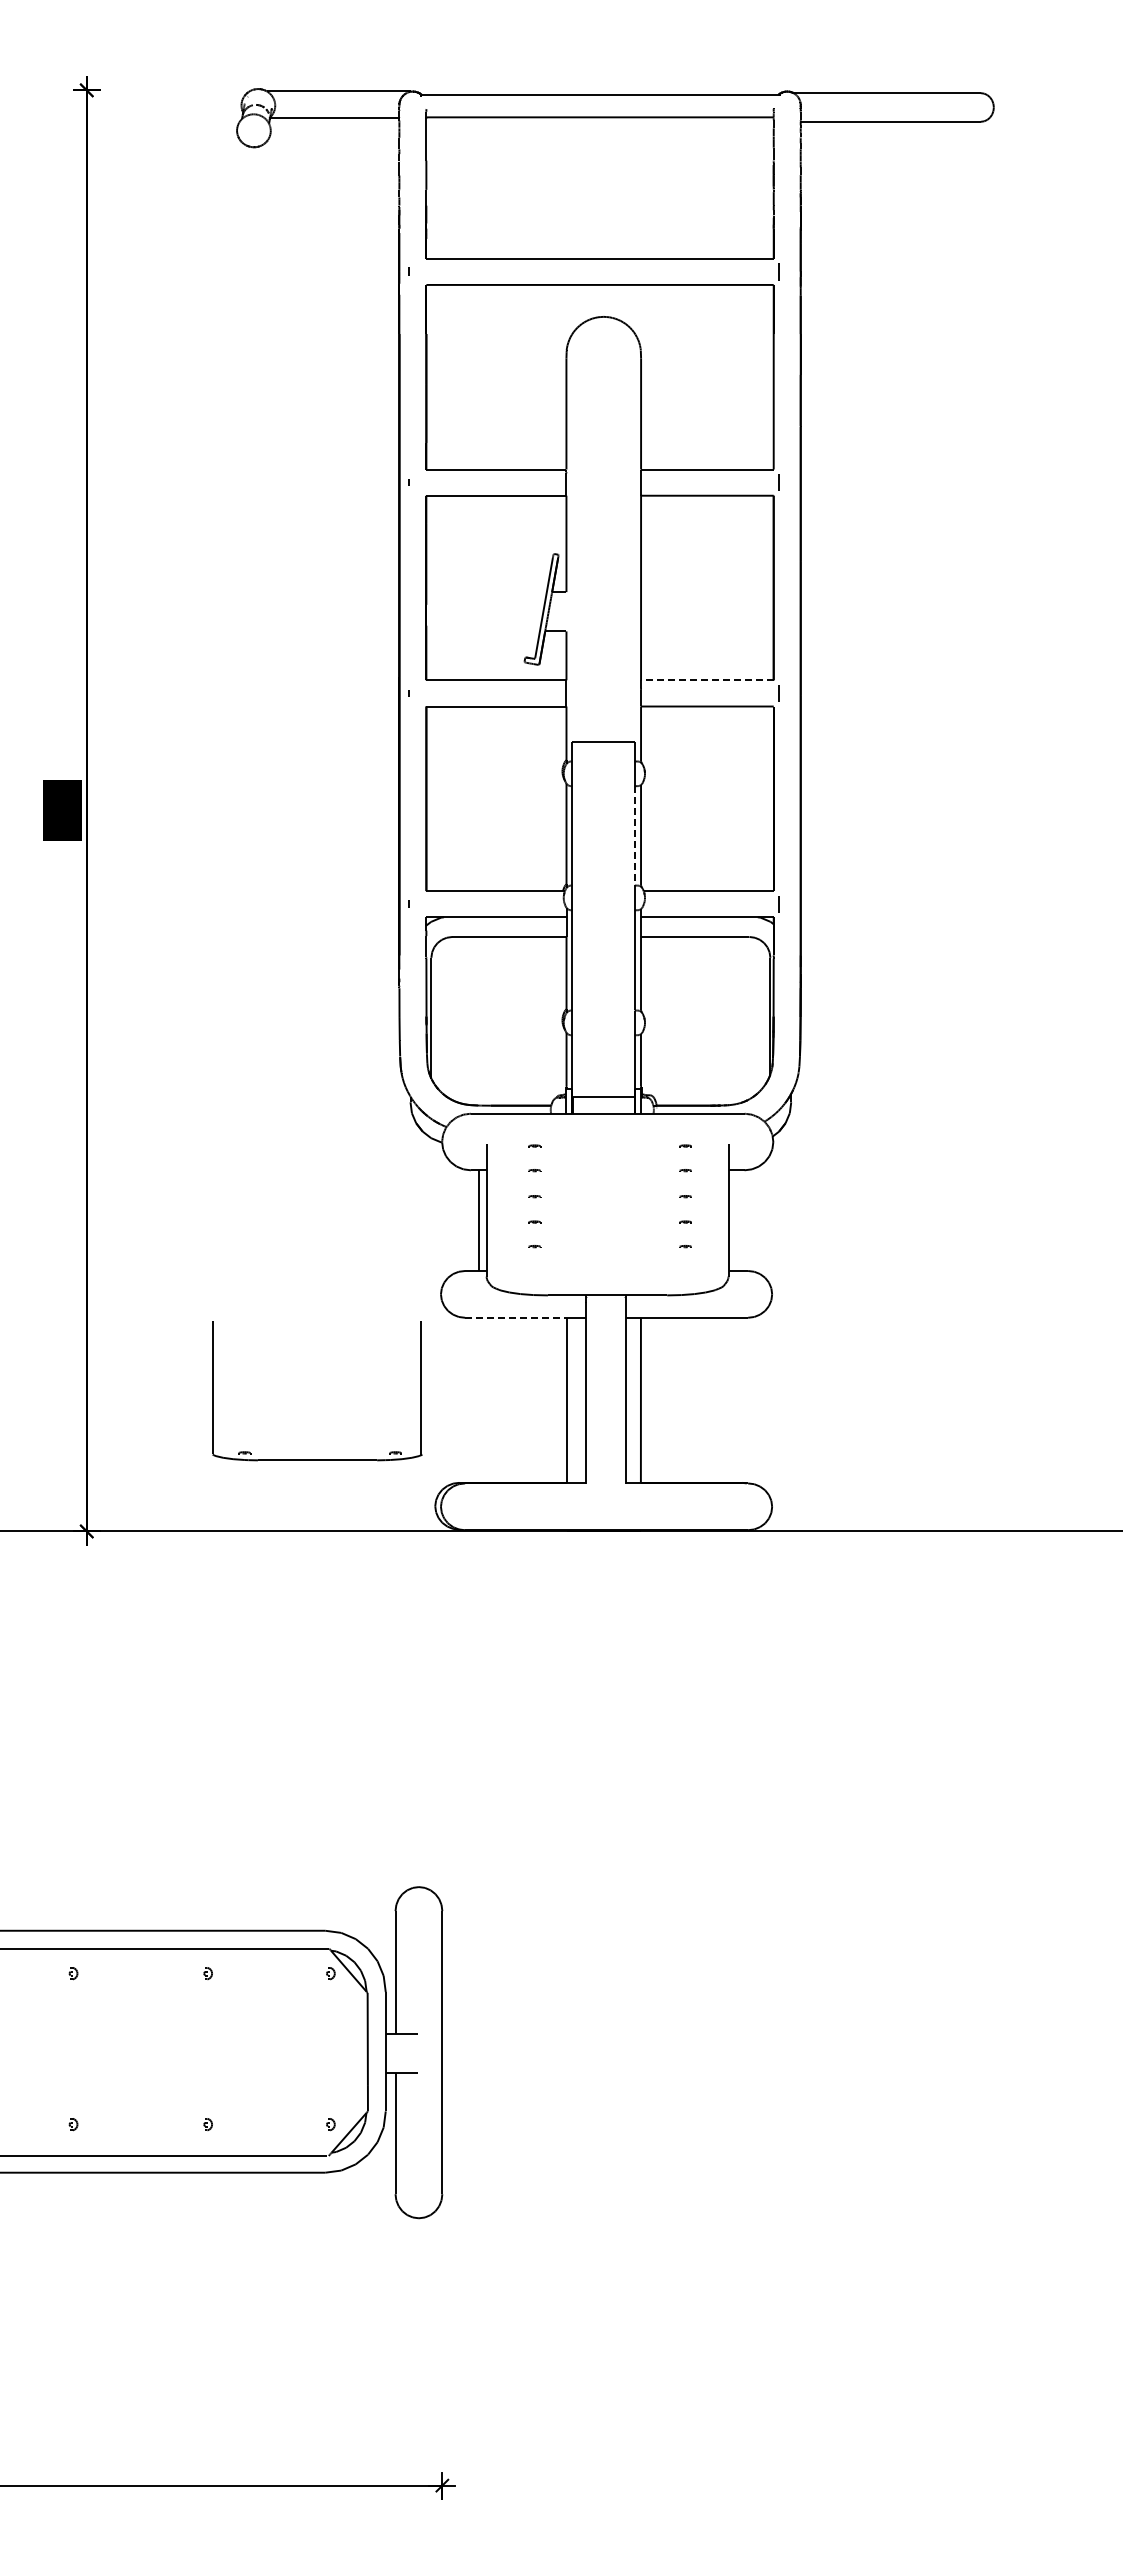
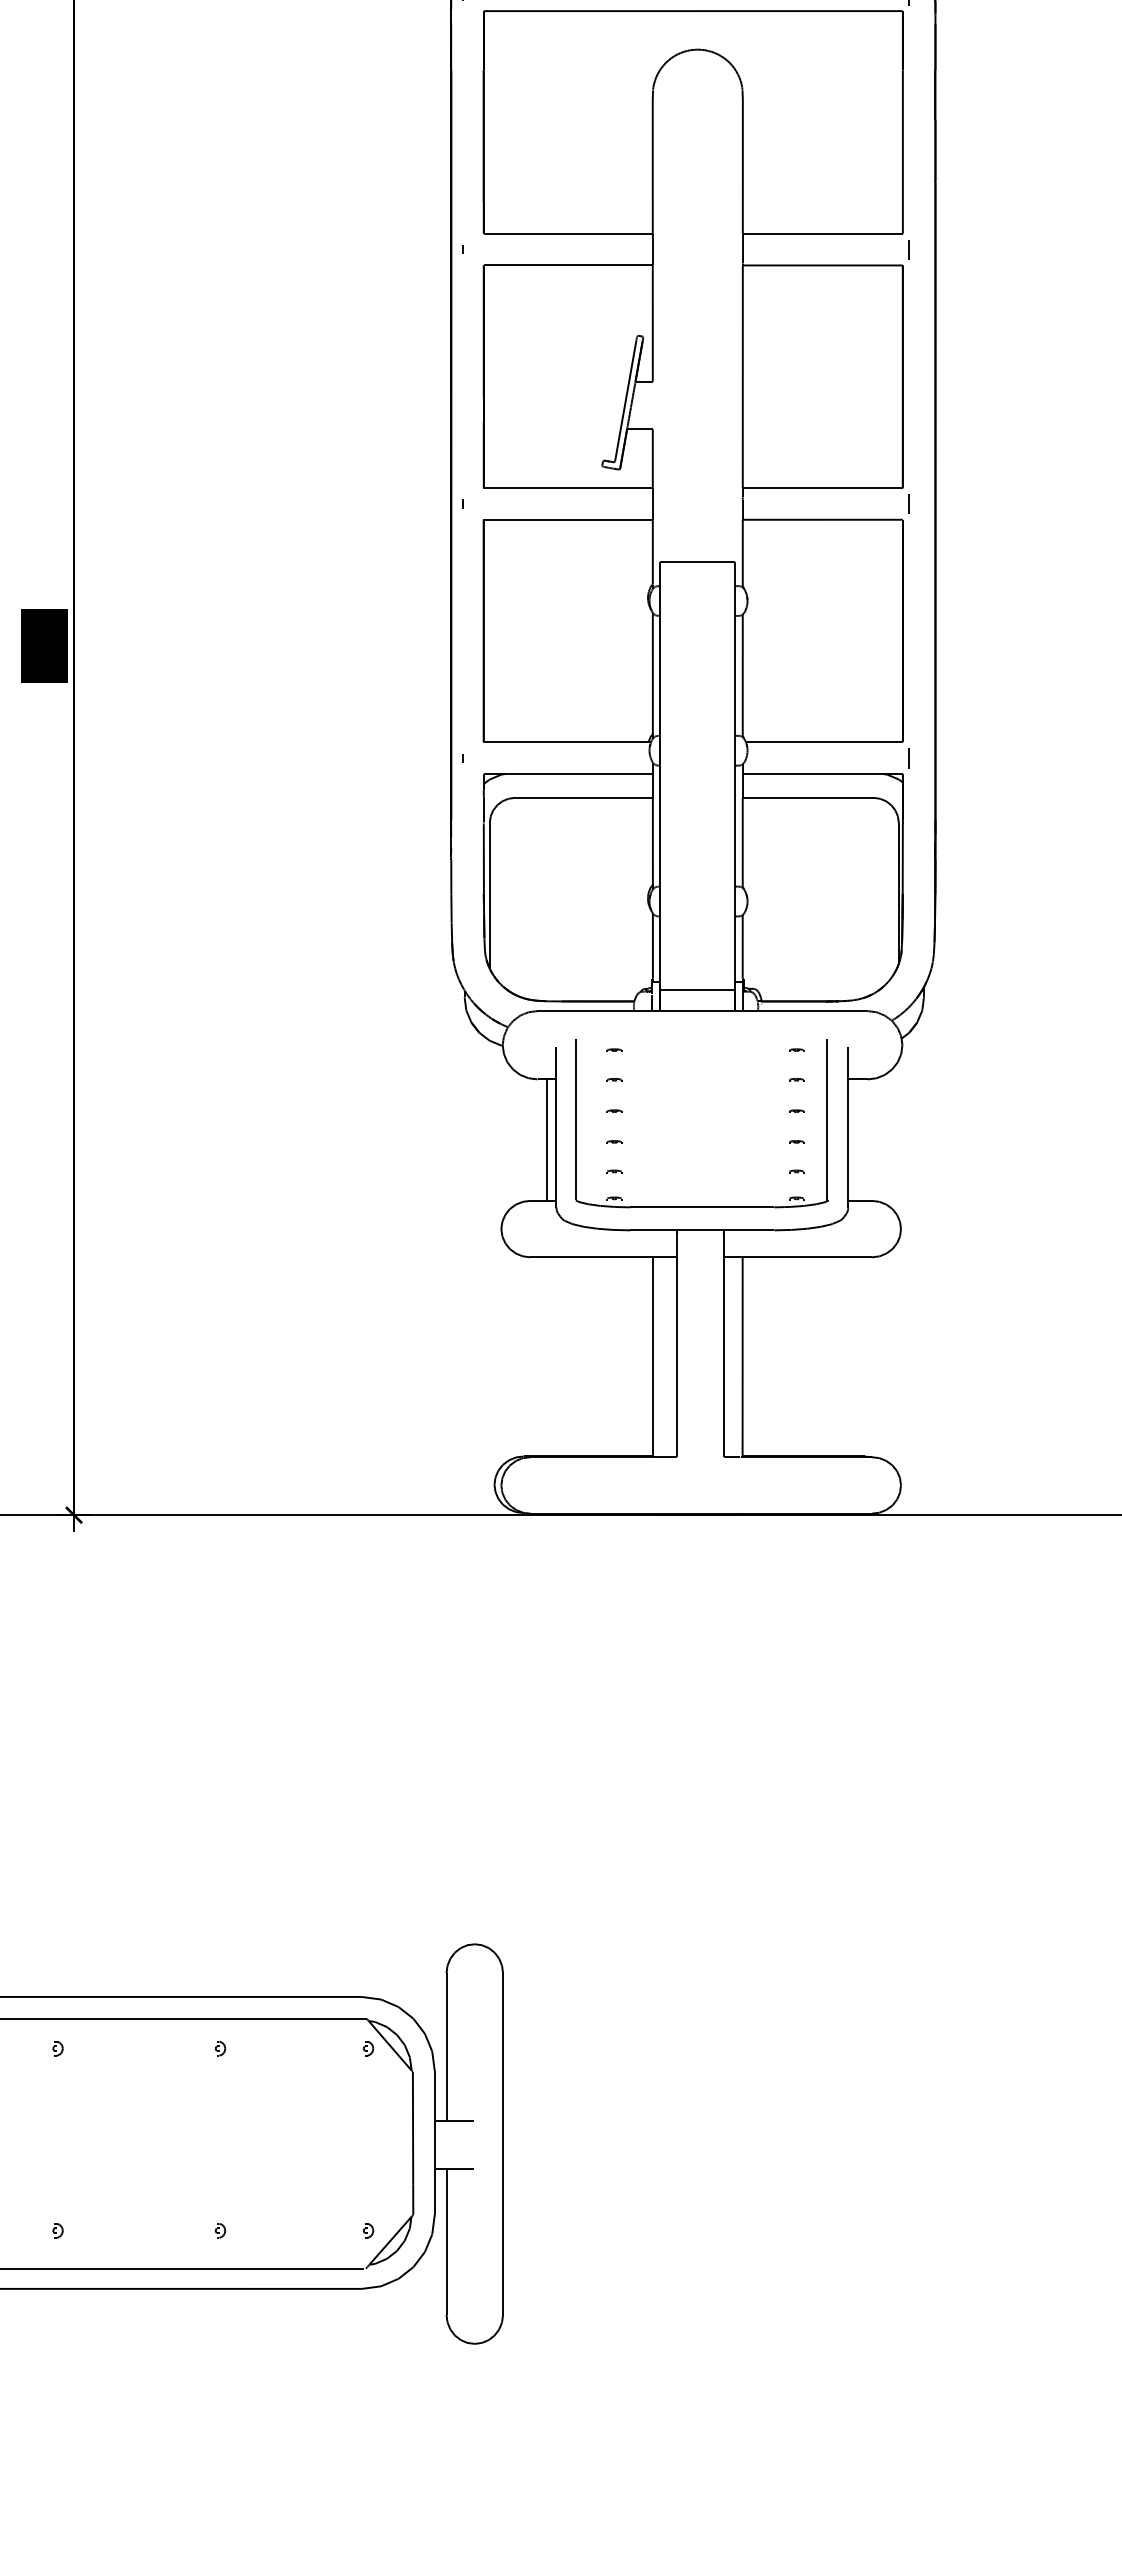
line: (706, 680) -> (821, 488), dashed -> solid
line: (634, 835) -> (734, 675), dashed -> solid
line: (515, 1317) -> (591, 1257), dashed -> solid
part: (317, 1459) -> (702, 1206), moved

